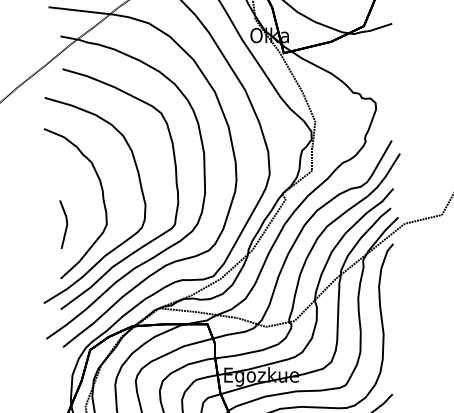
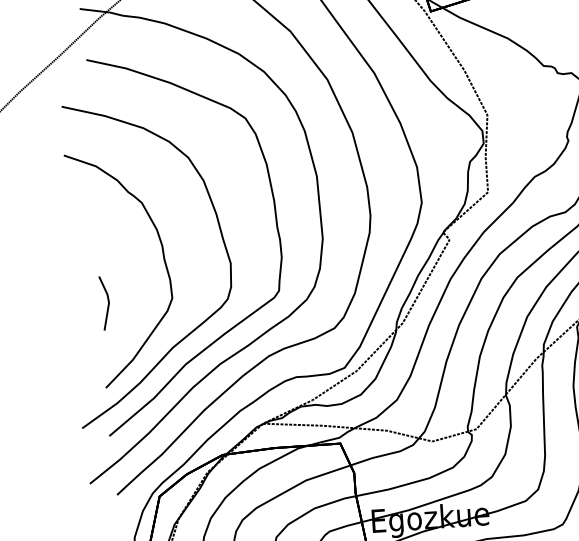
part: (63, 224) -> (104, 302), size x0.71

